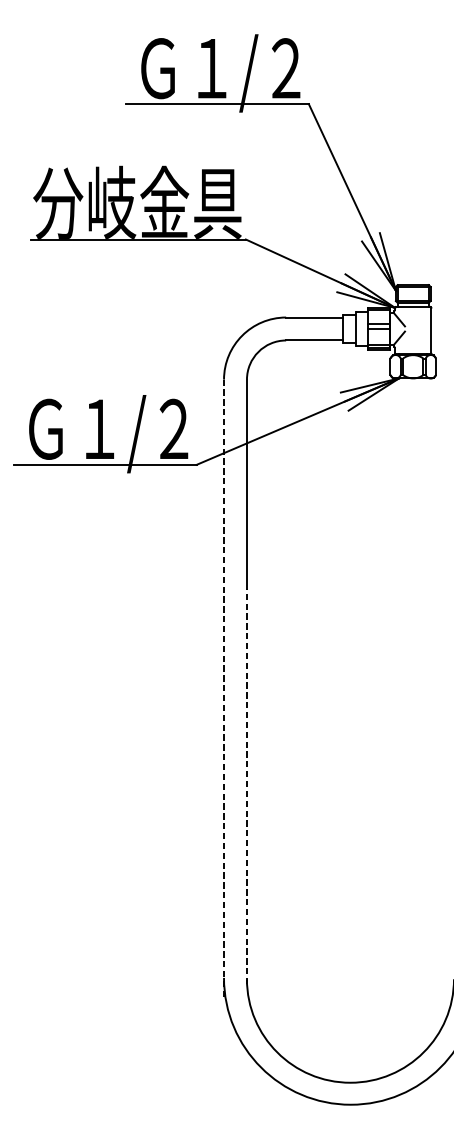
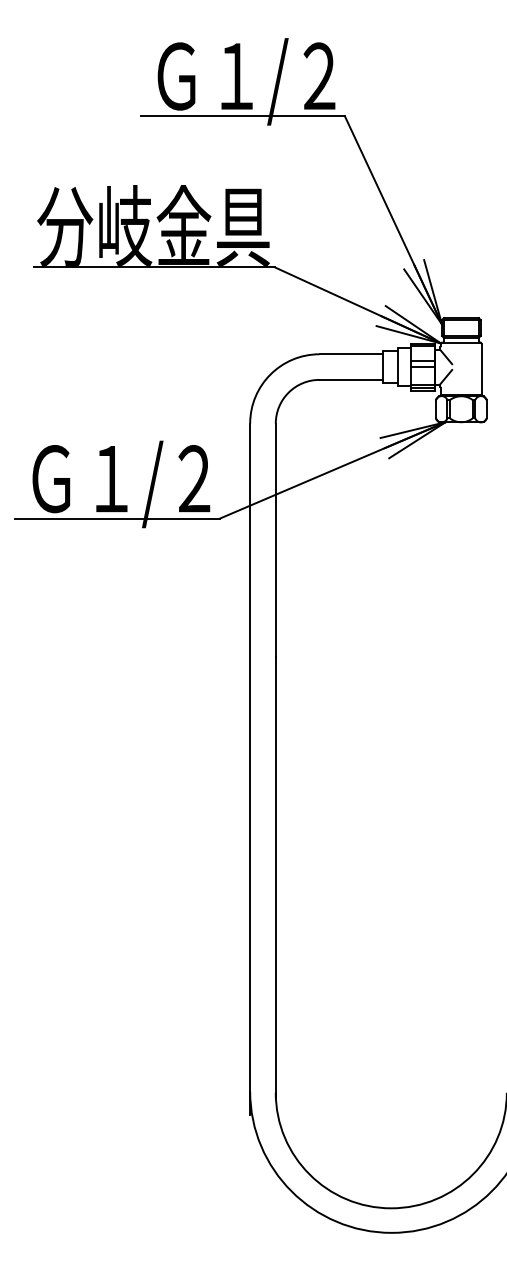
line: (224, 689) -> (250, 769), dashed -> solid
line: (246, 786) -> (275, 877), dashed -> solid

